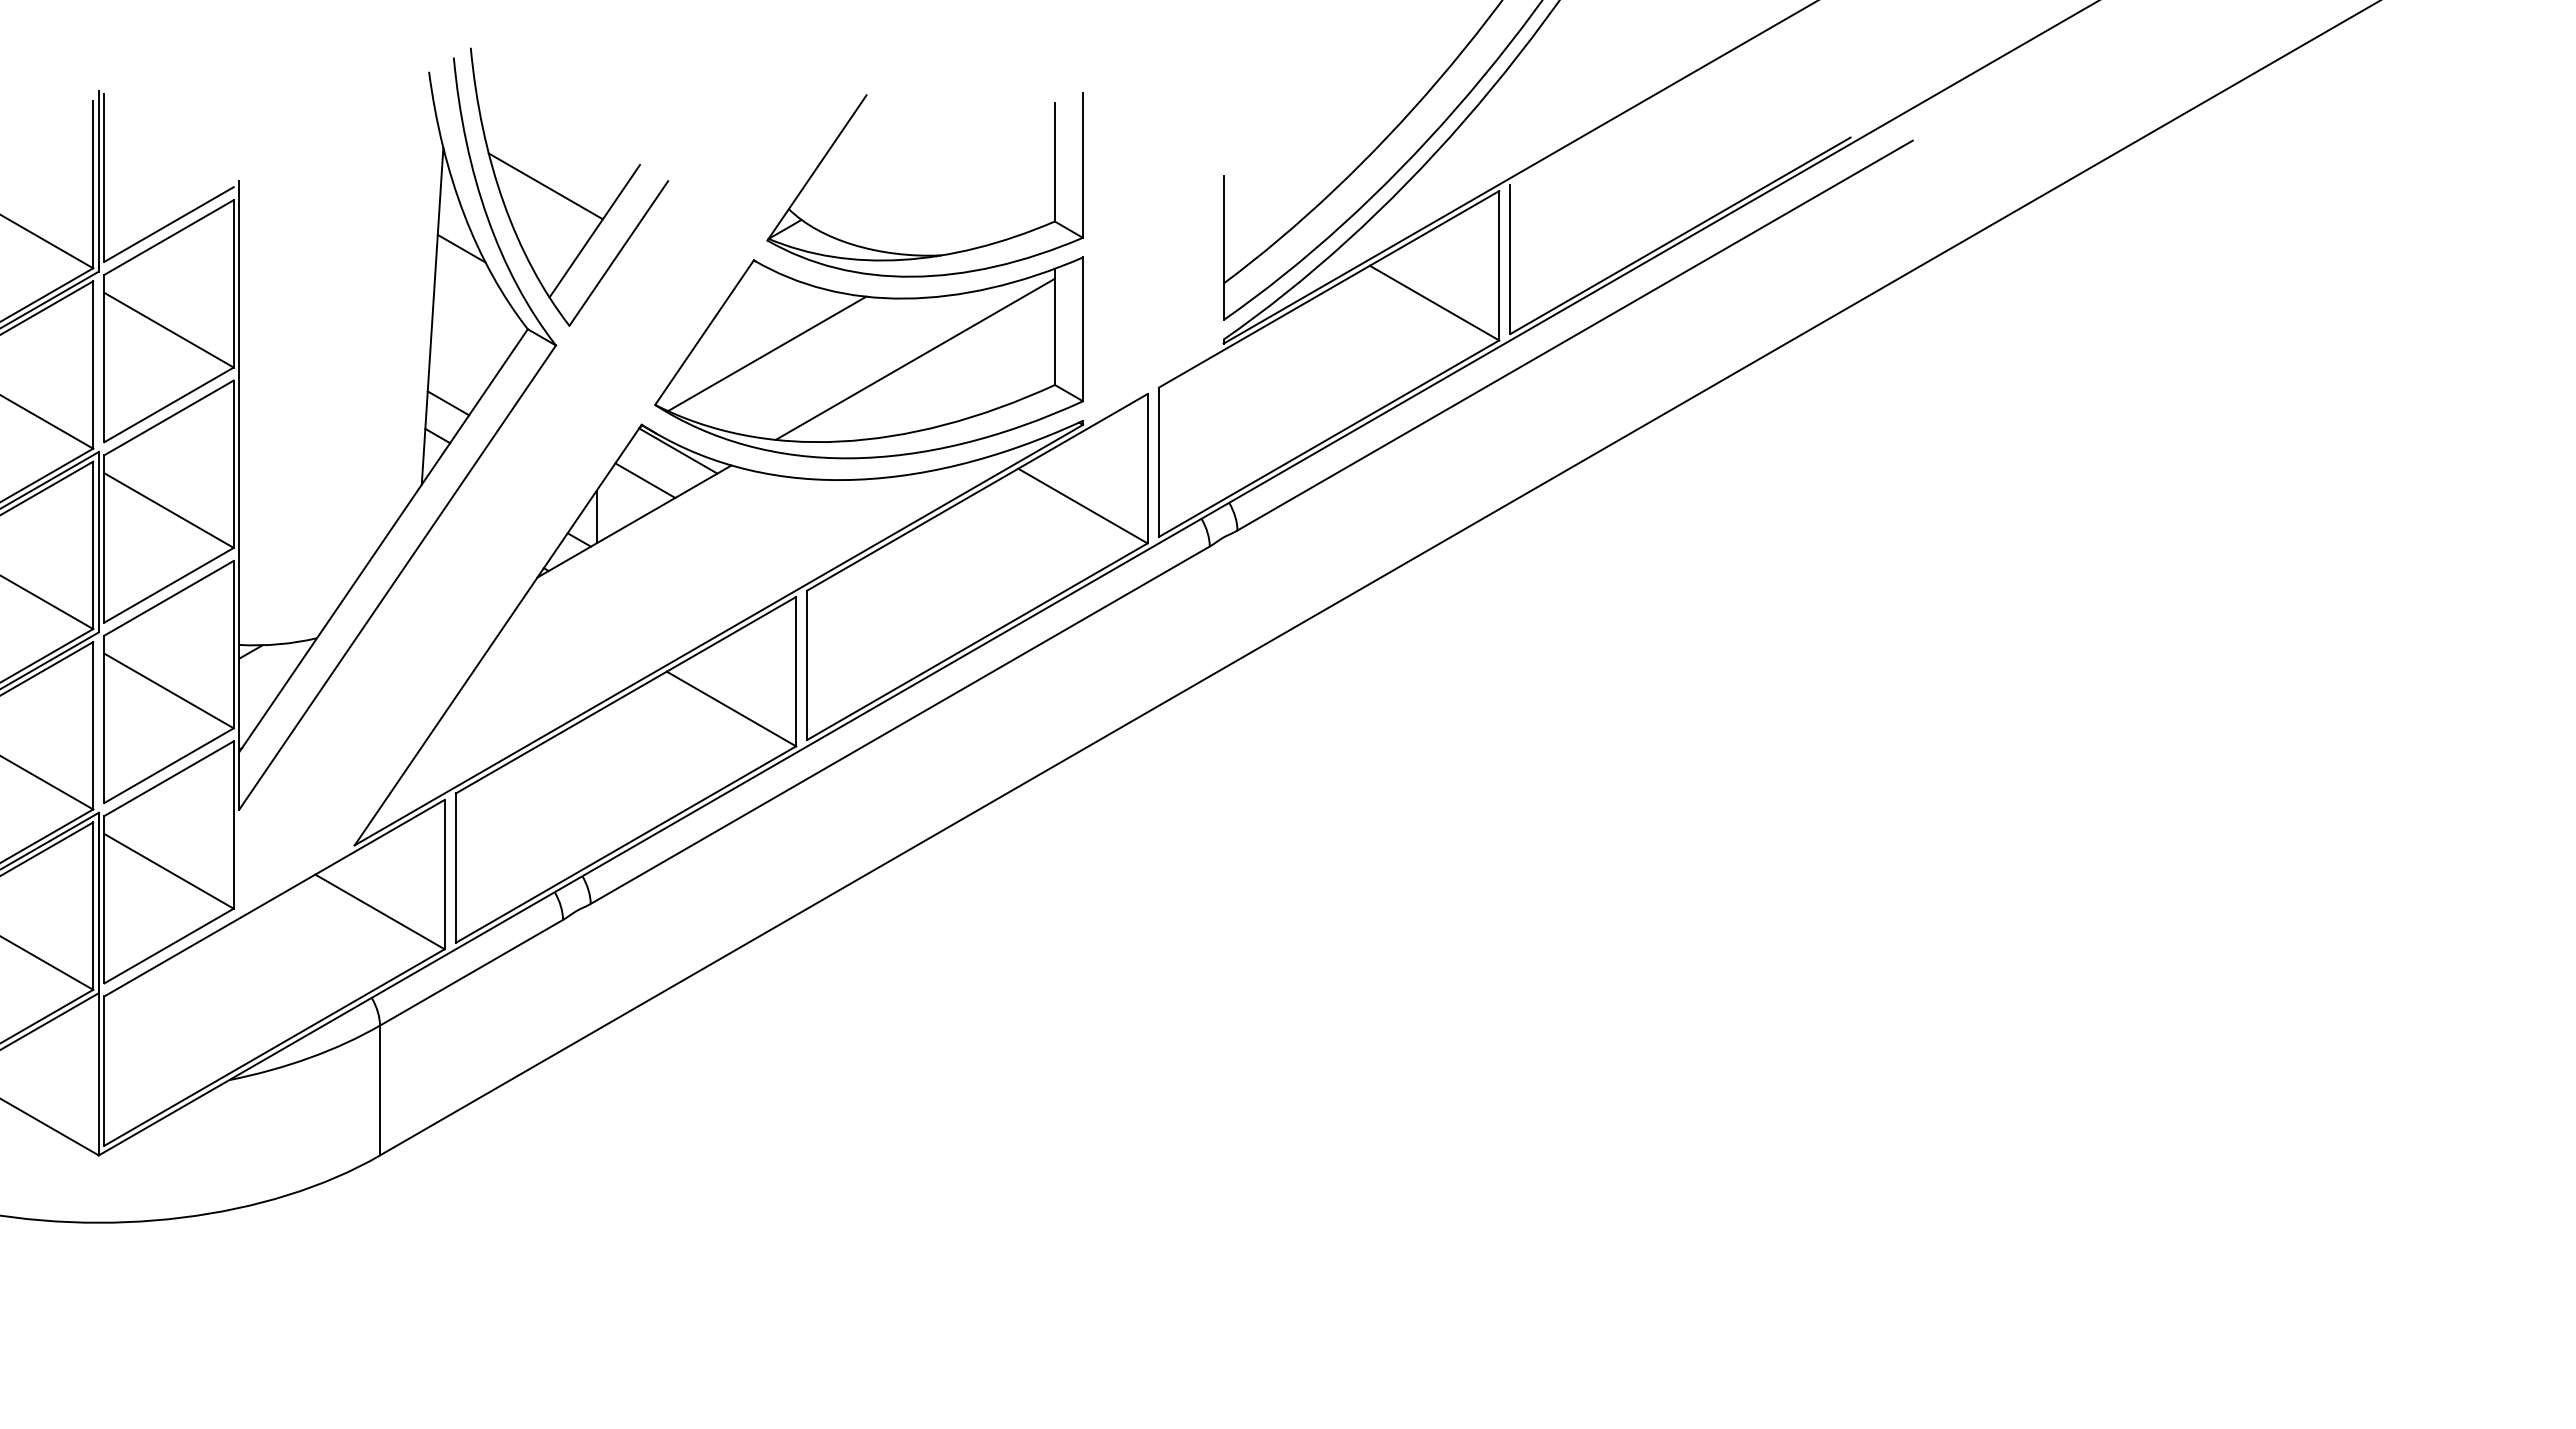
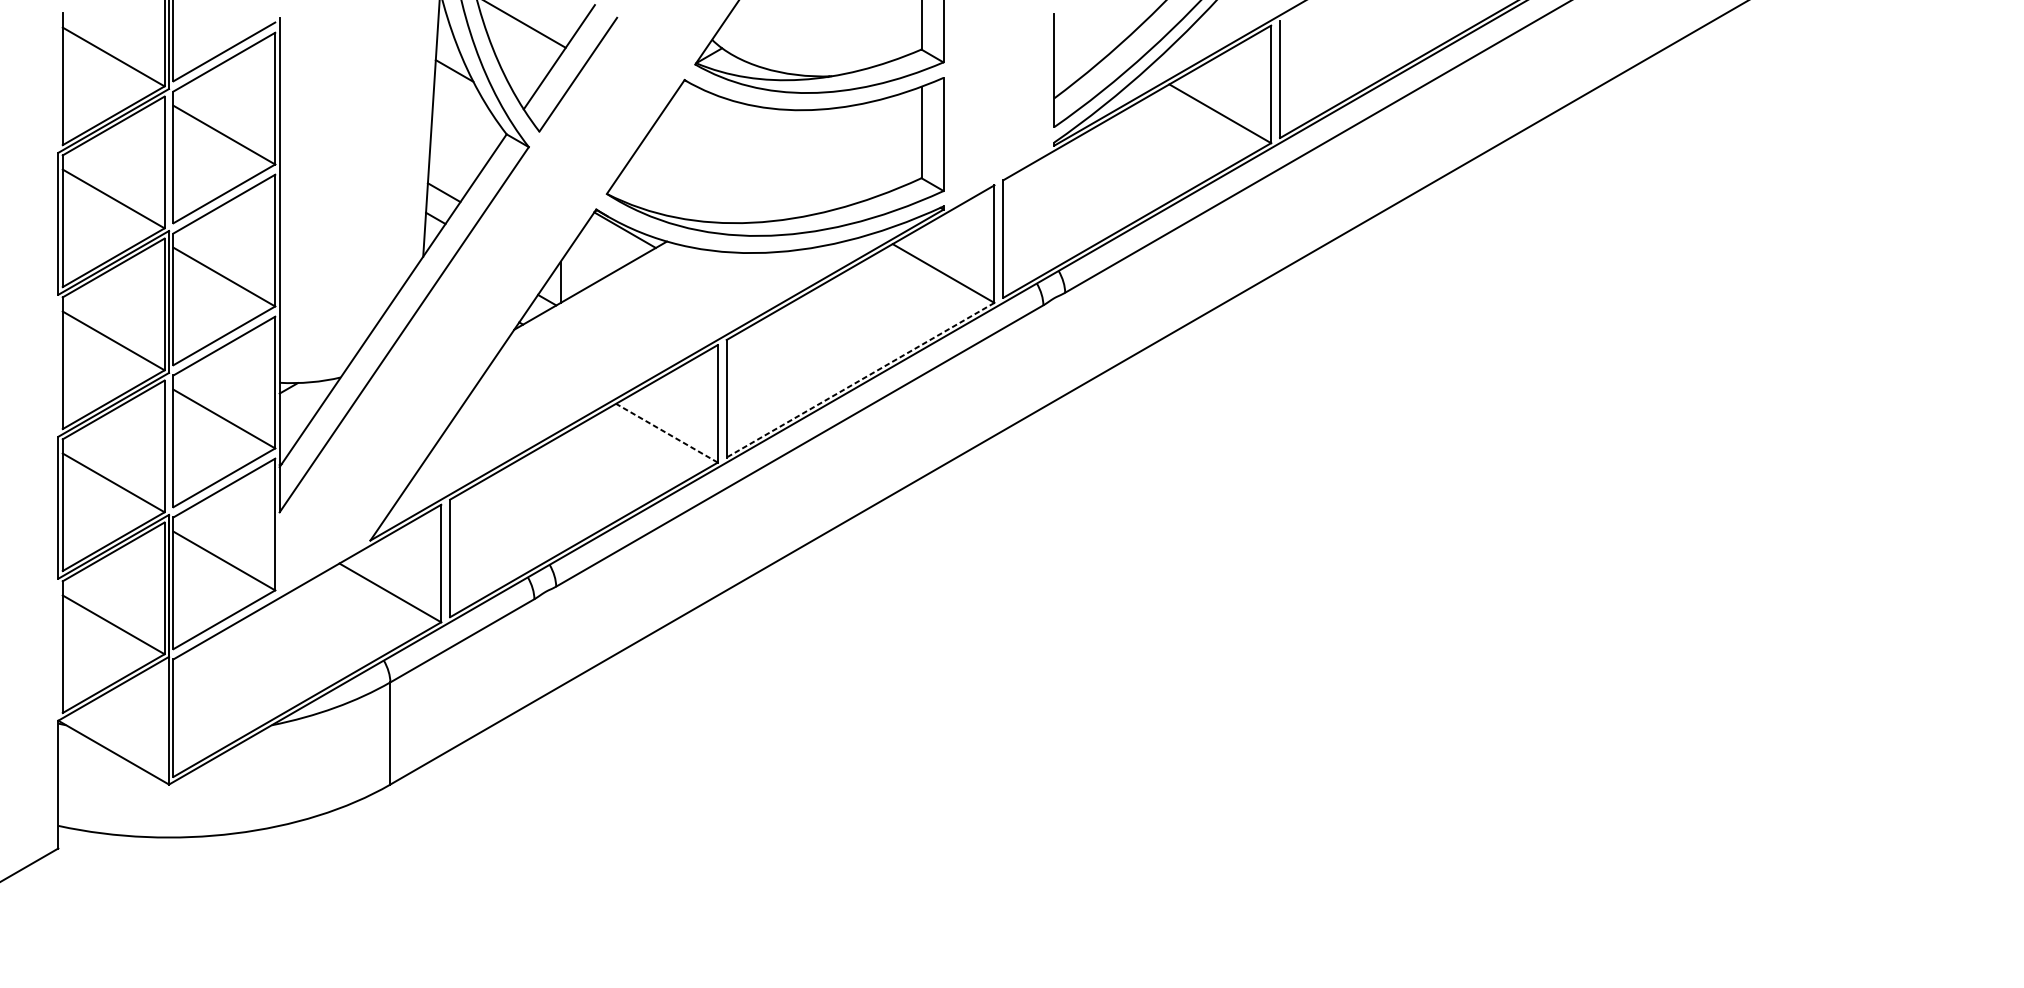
line: (767, 353) -> (695, 153), removed
line: (914, 358) -> (811, 157), removed
line: (645, 480) -> (599, 253), removed
line: (977, 641) -> (860, 380), solid -> dashed
line: (731, 709) -> (666, 433), solid -> dashed

